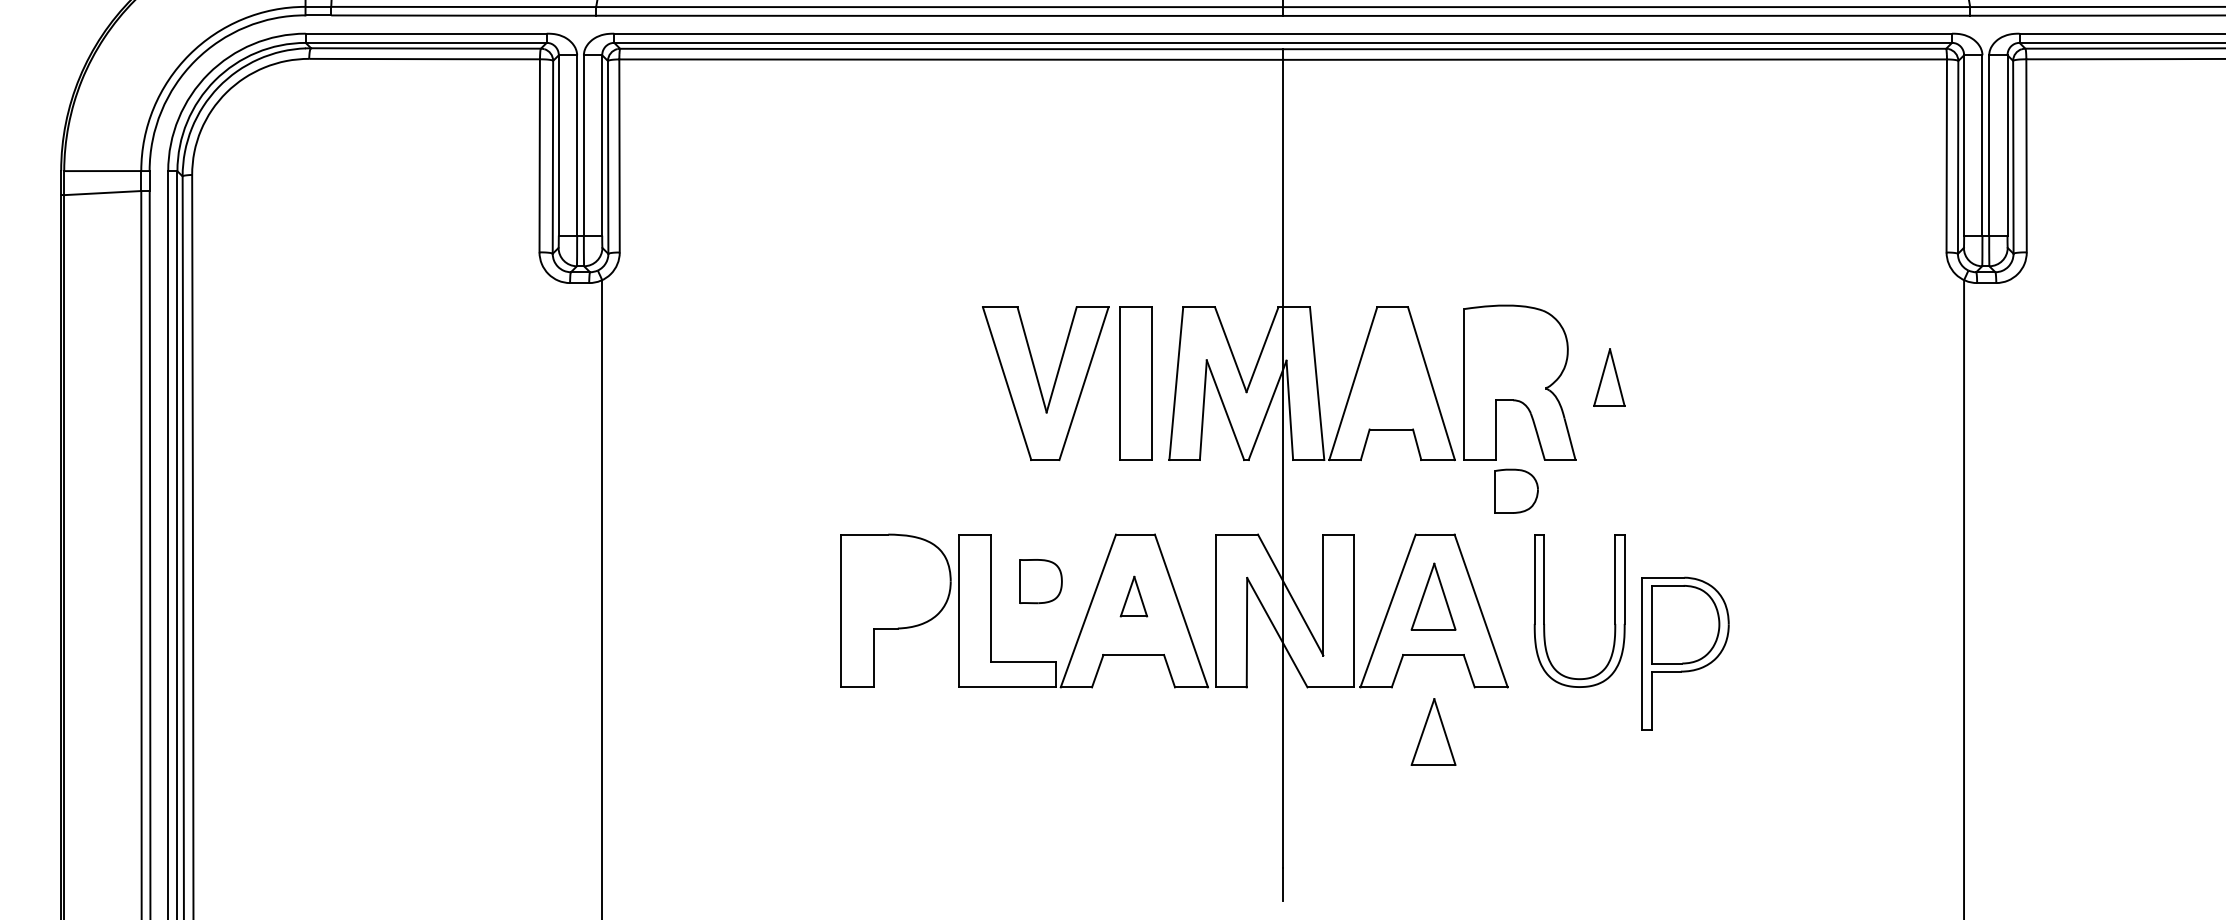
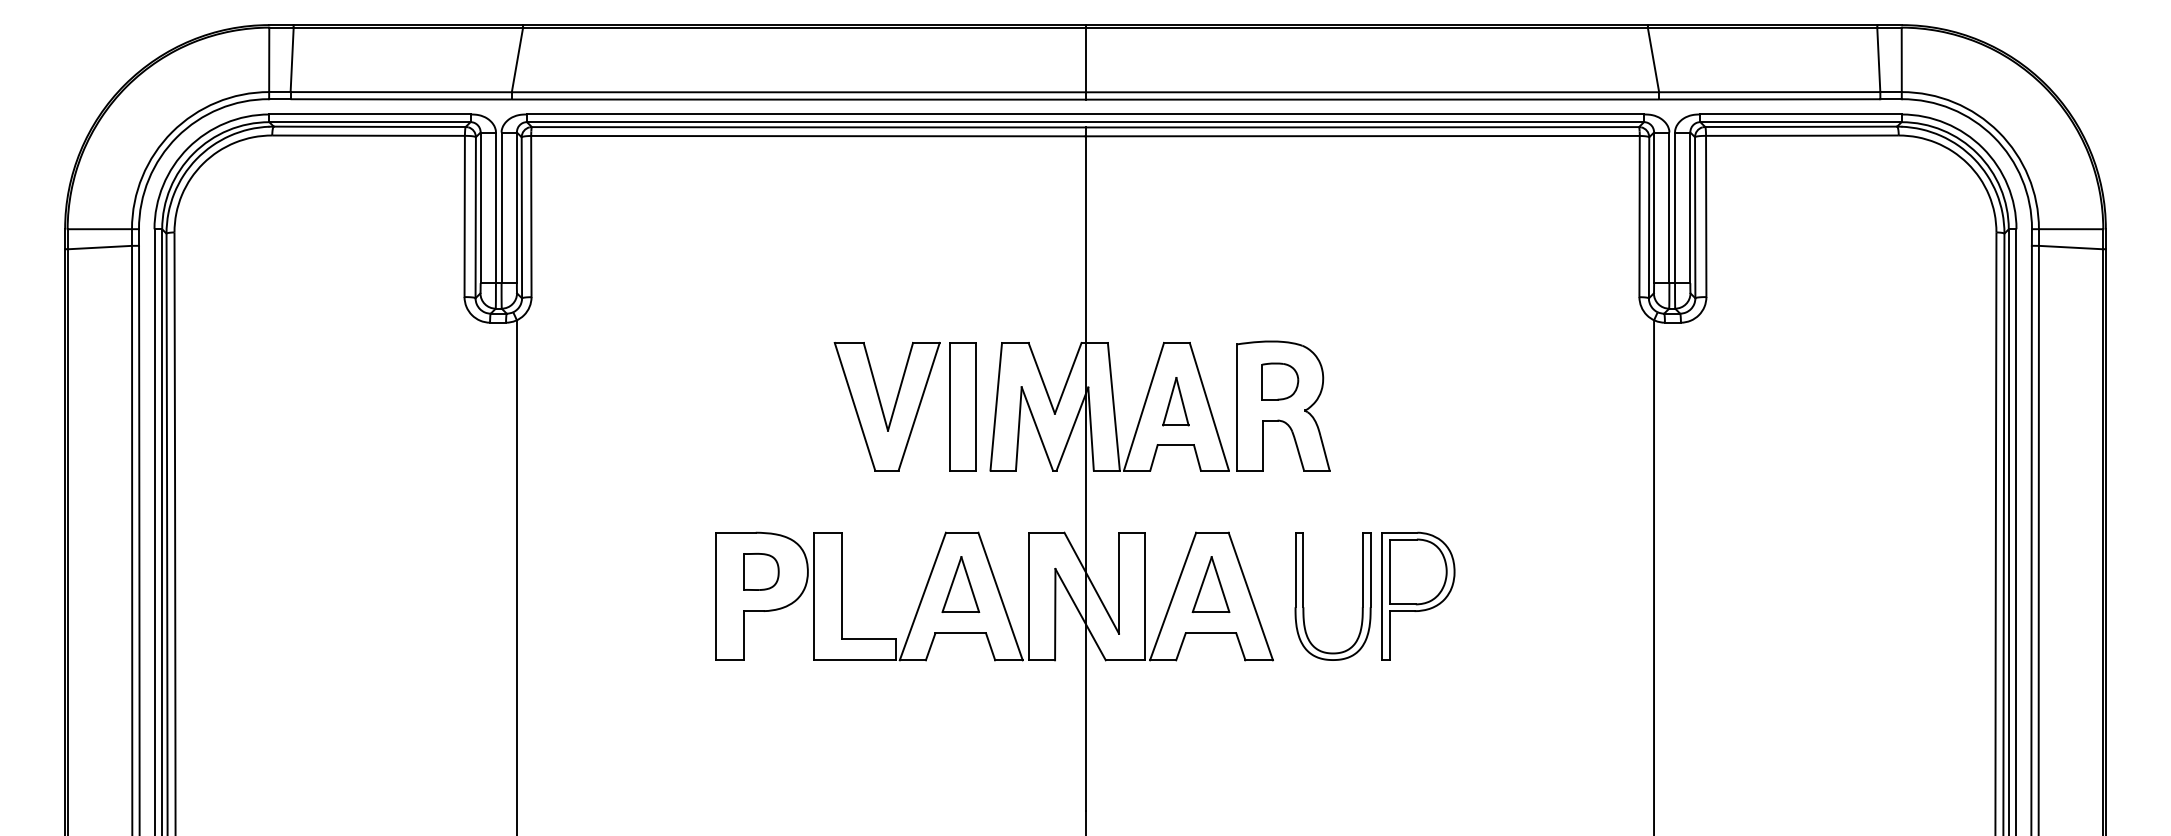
part: (1608, 377) -> (1175, 401), moved
part: (1516, 491) -> (1280, 381), moved
part: (1041, 581) -> (761, 571), moved
part: (1133, 596) -> (960, 584), size x1.67
part: (1685, 652) -> (1418, 595), moved
part: (1432, 731) -> (1210, 697), removed

